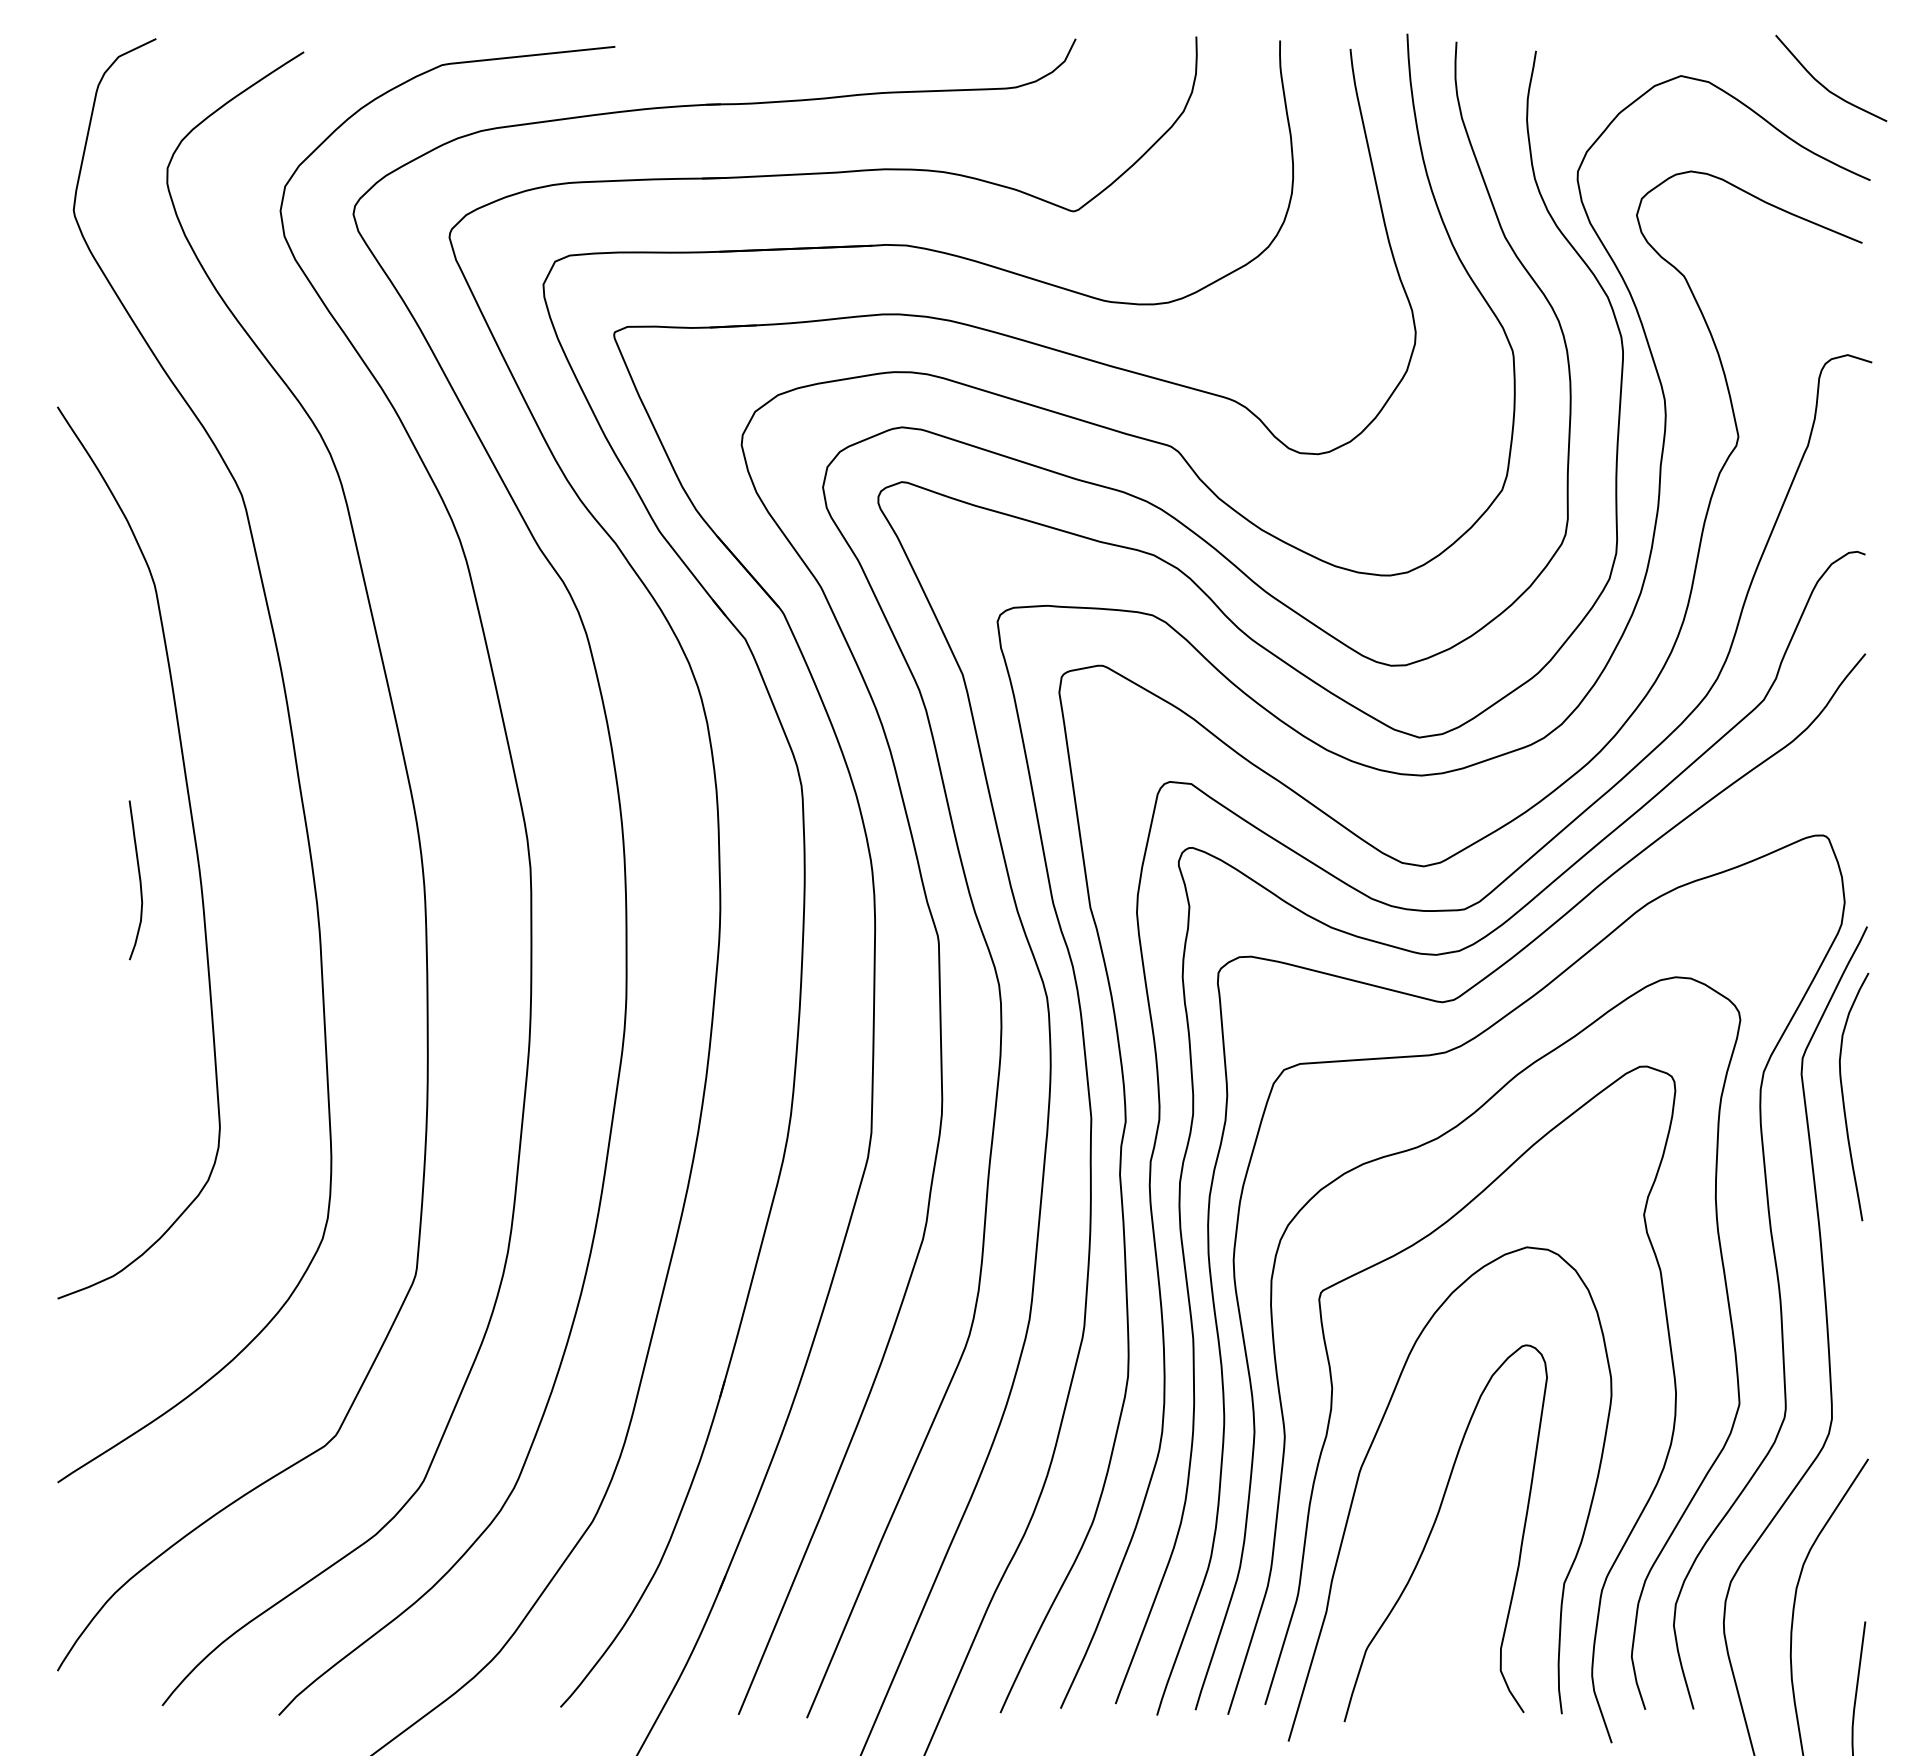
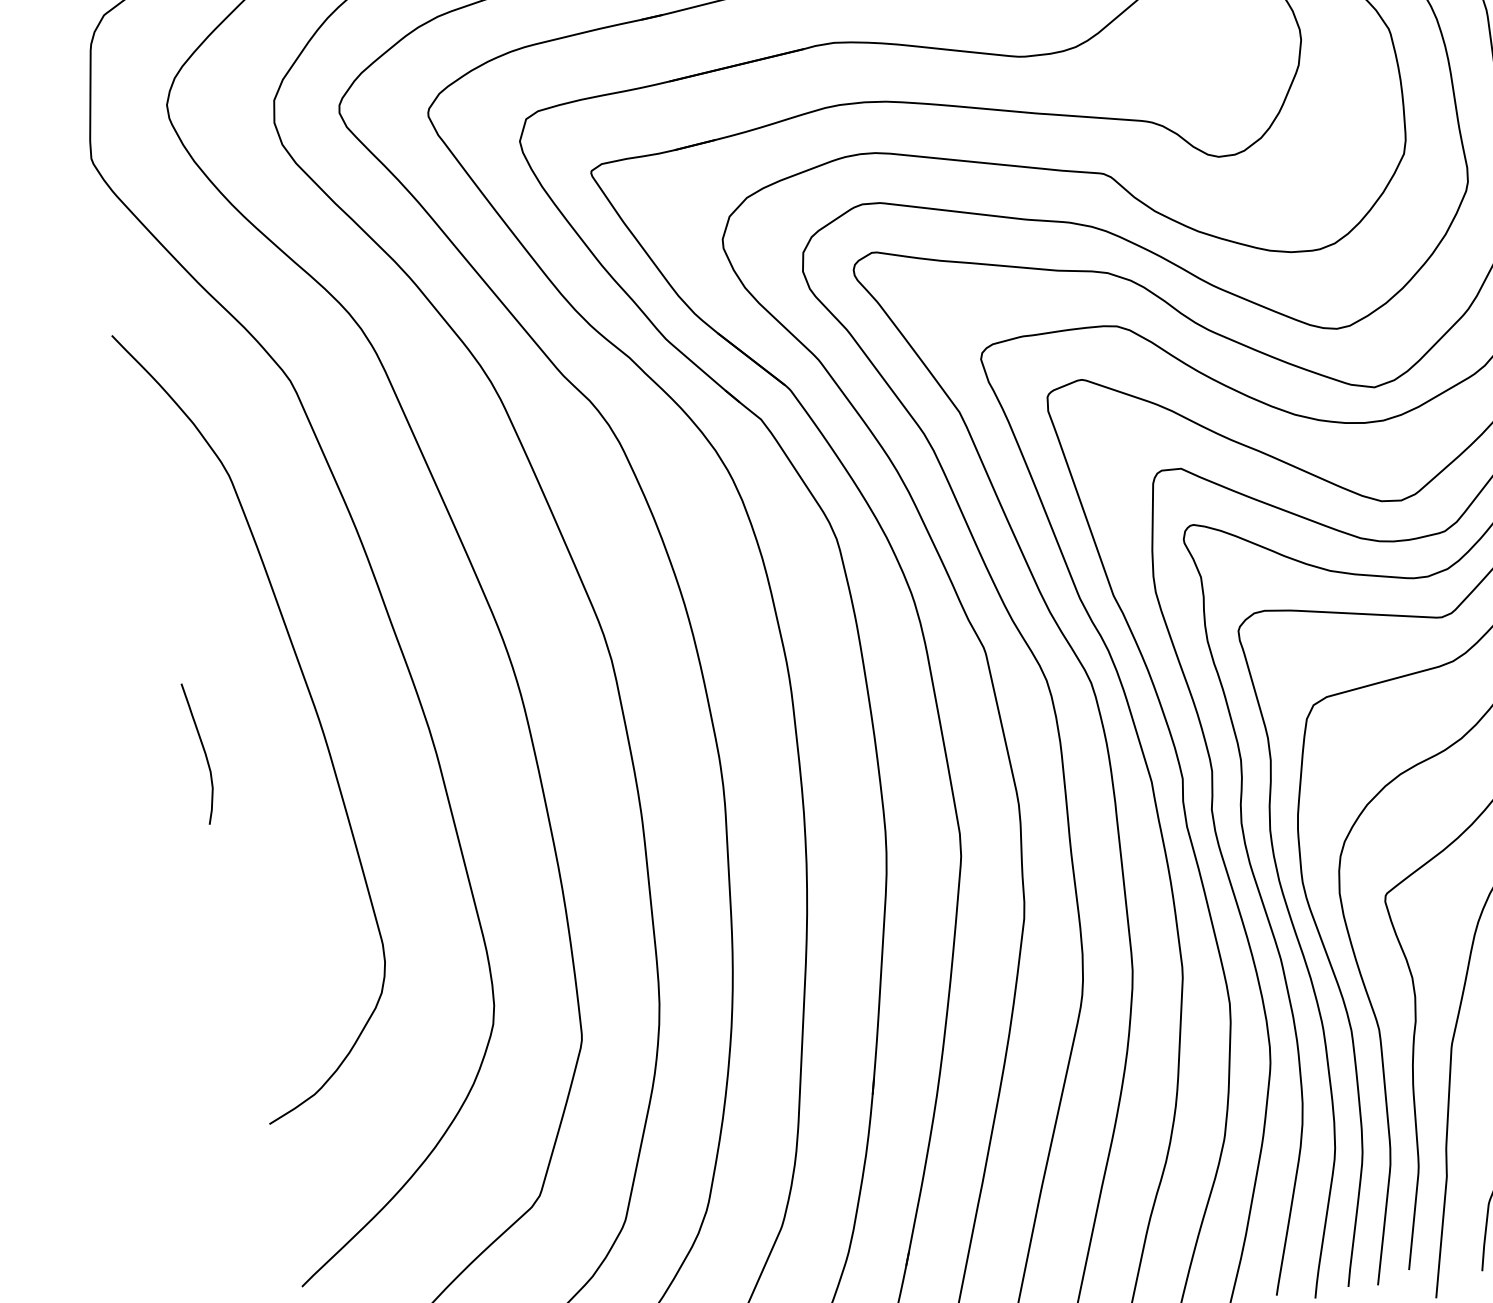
curve: (139, 880) -> (204, 752), moved

